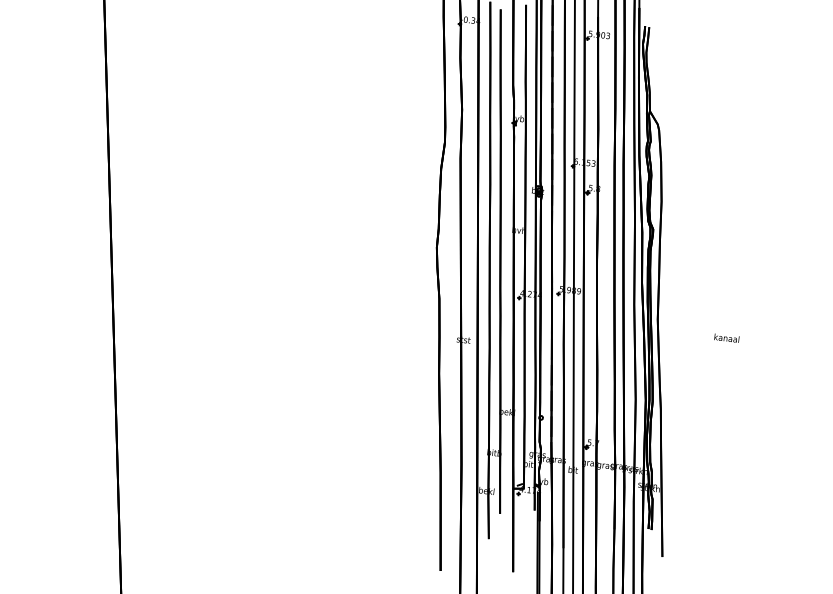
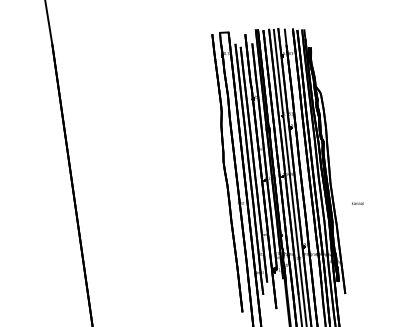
text: (726, 338) -> (357, 203), moved

